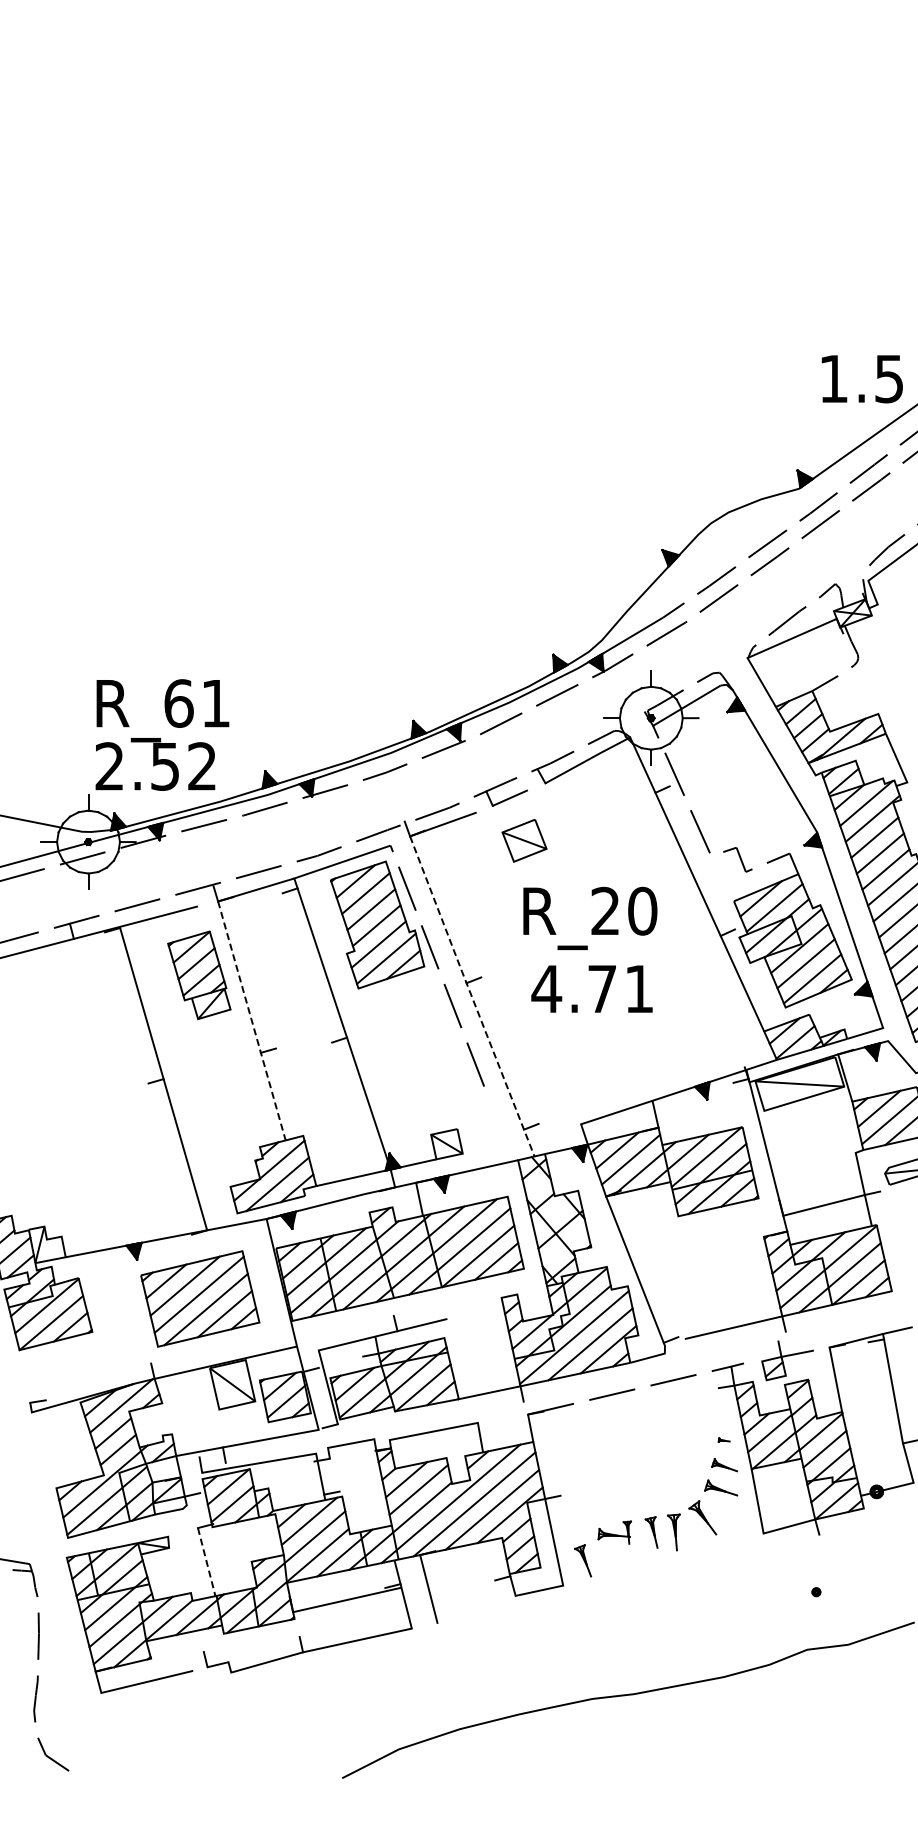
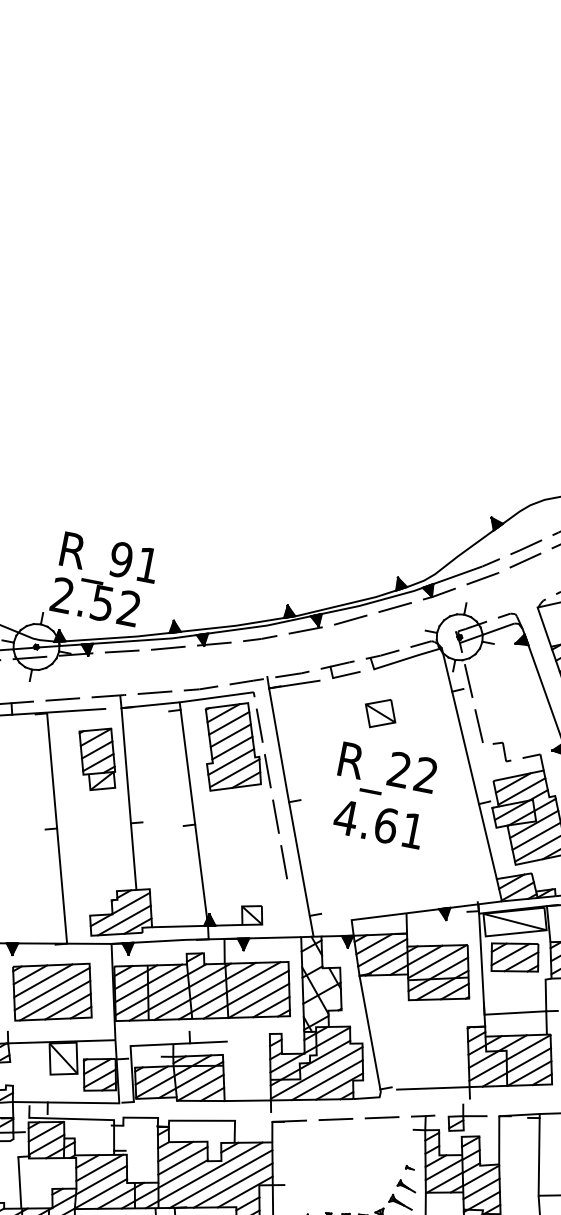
text: (178, 703) -> (120, 559), R_61 -> R_91
part: (524, 840) -> (380, 713), moved
text: (642, 910) -> (426, 774), R_20 -> R_22
text: (602, 988) -> (386, 825), 4.71 -> 4.61
line: (471, 996) -> (290, 812), dashed -> solid
line: (252, 1021) -> (129, 799), dashed -> solid
part: (808, 1131) -> (514, 957), added
line: (206, 1562) -> (19, 1183), dashed -> solid

